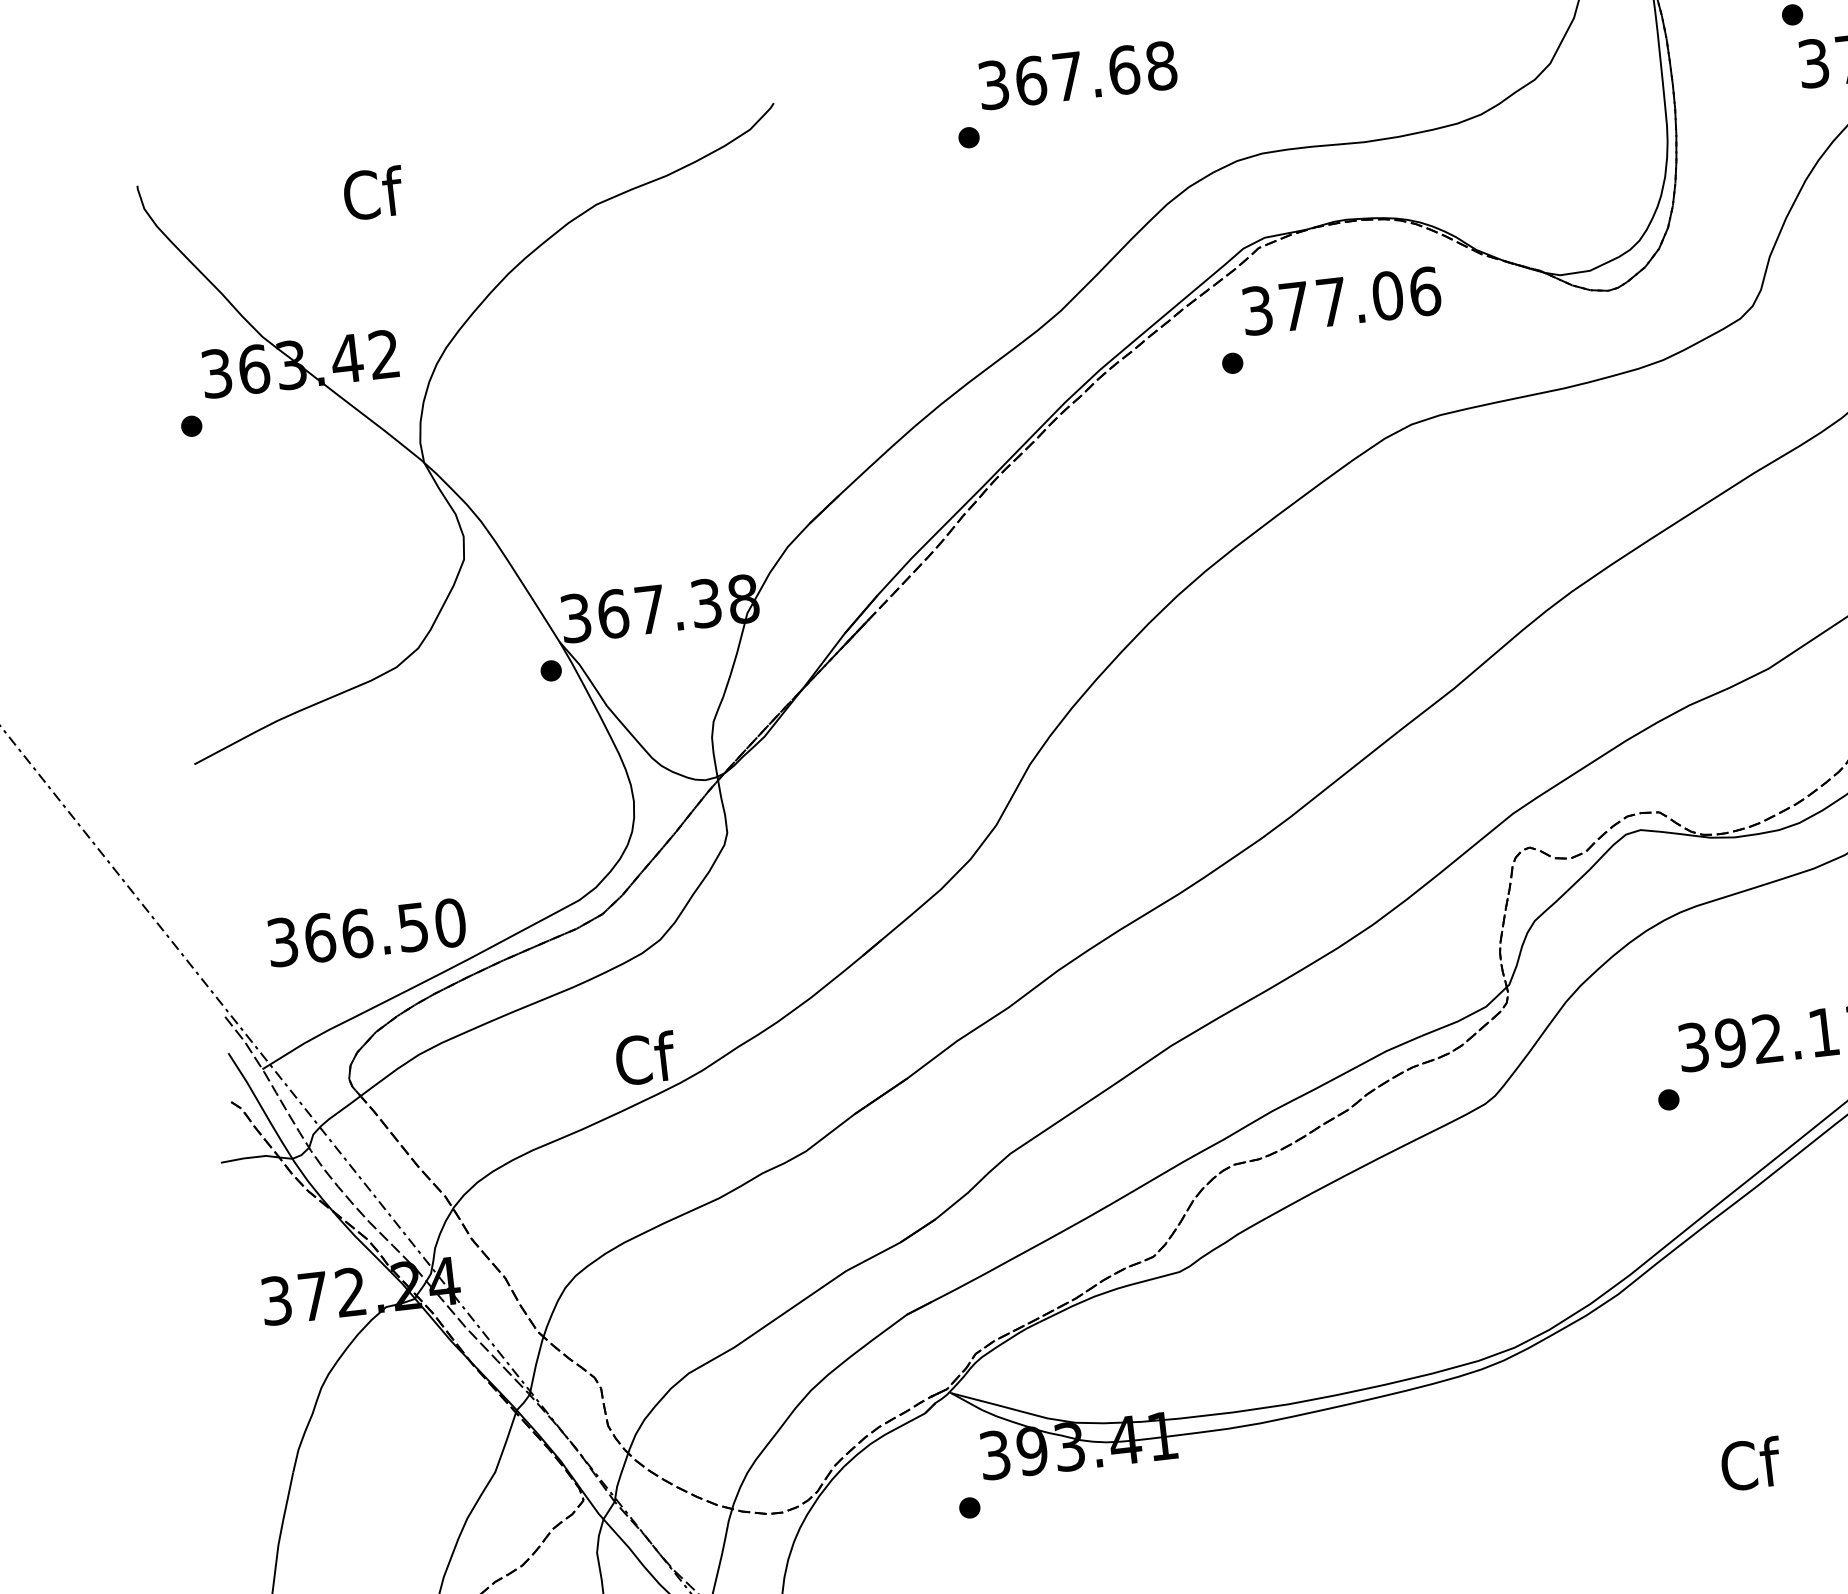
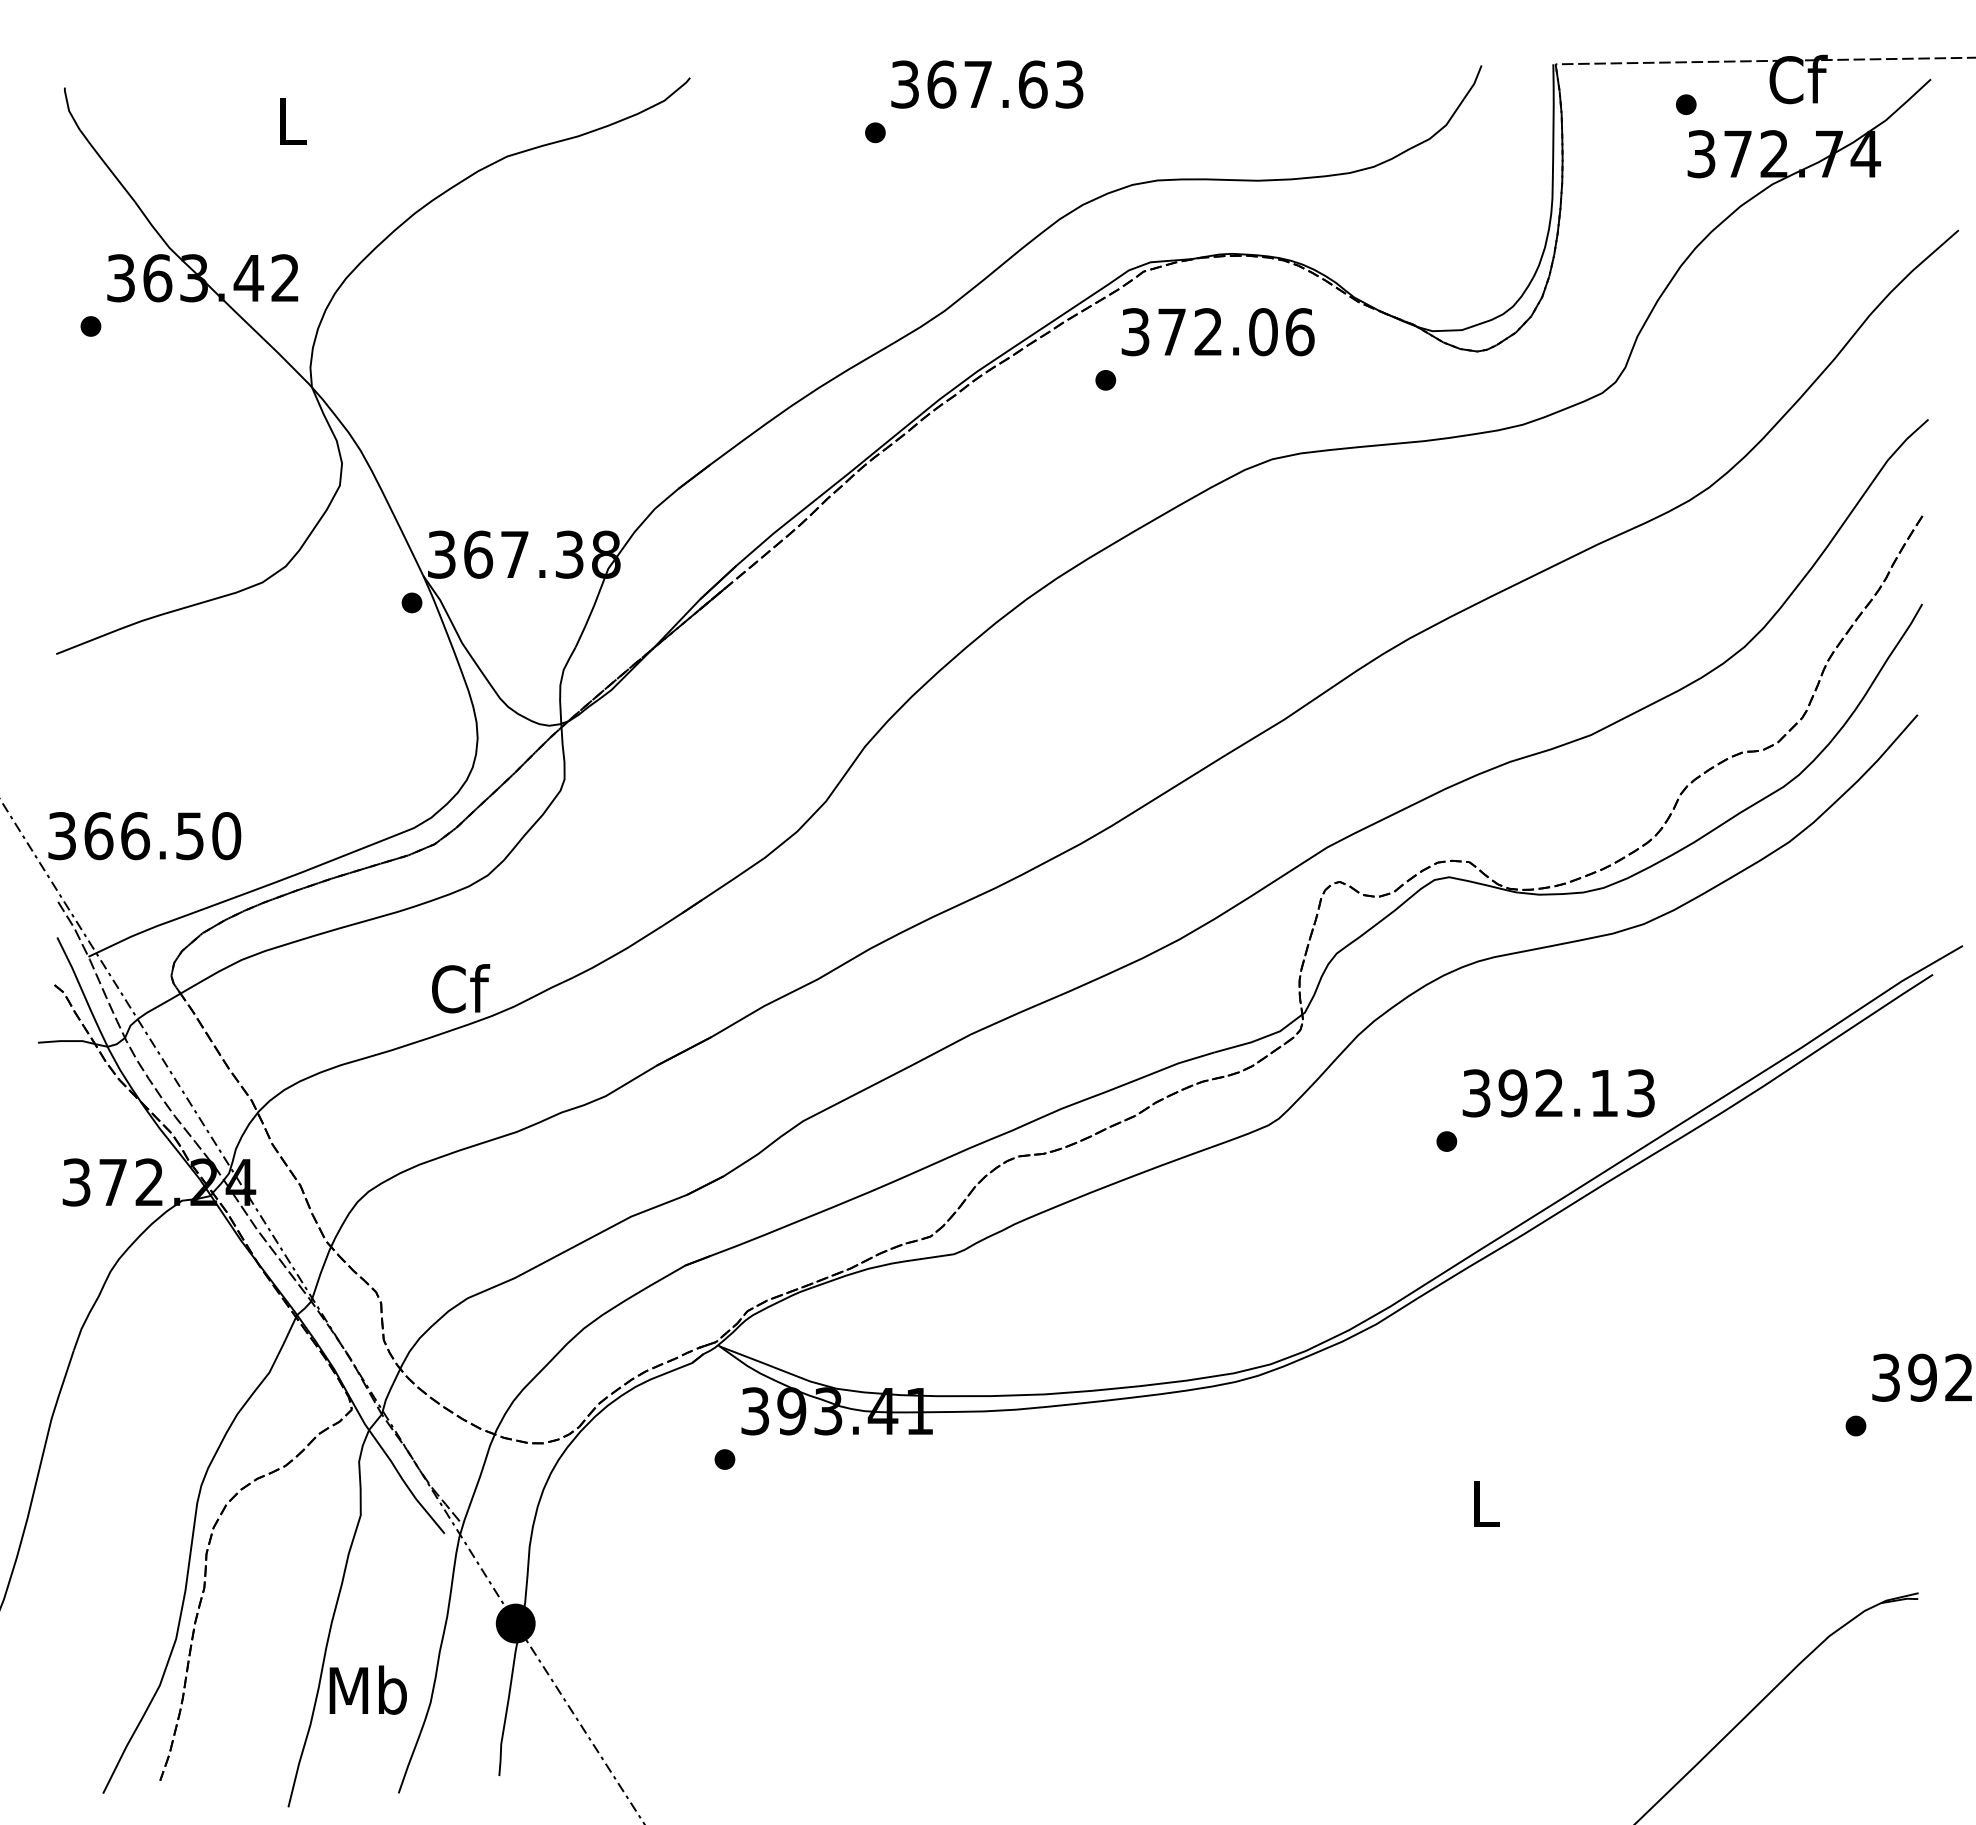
text: (1161, 65) -> (1069, 84), 367.68 -> 367.63
text: (374, 192) -> (293, 120), Cf -> L
text: (1331, 301) -> (1208, 331), 377.06 -> 372.06
text: (366, 933) -> (144, 836), moved
text: (1751, 1463) -> (1486, 1502), Cf -> L

